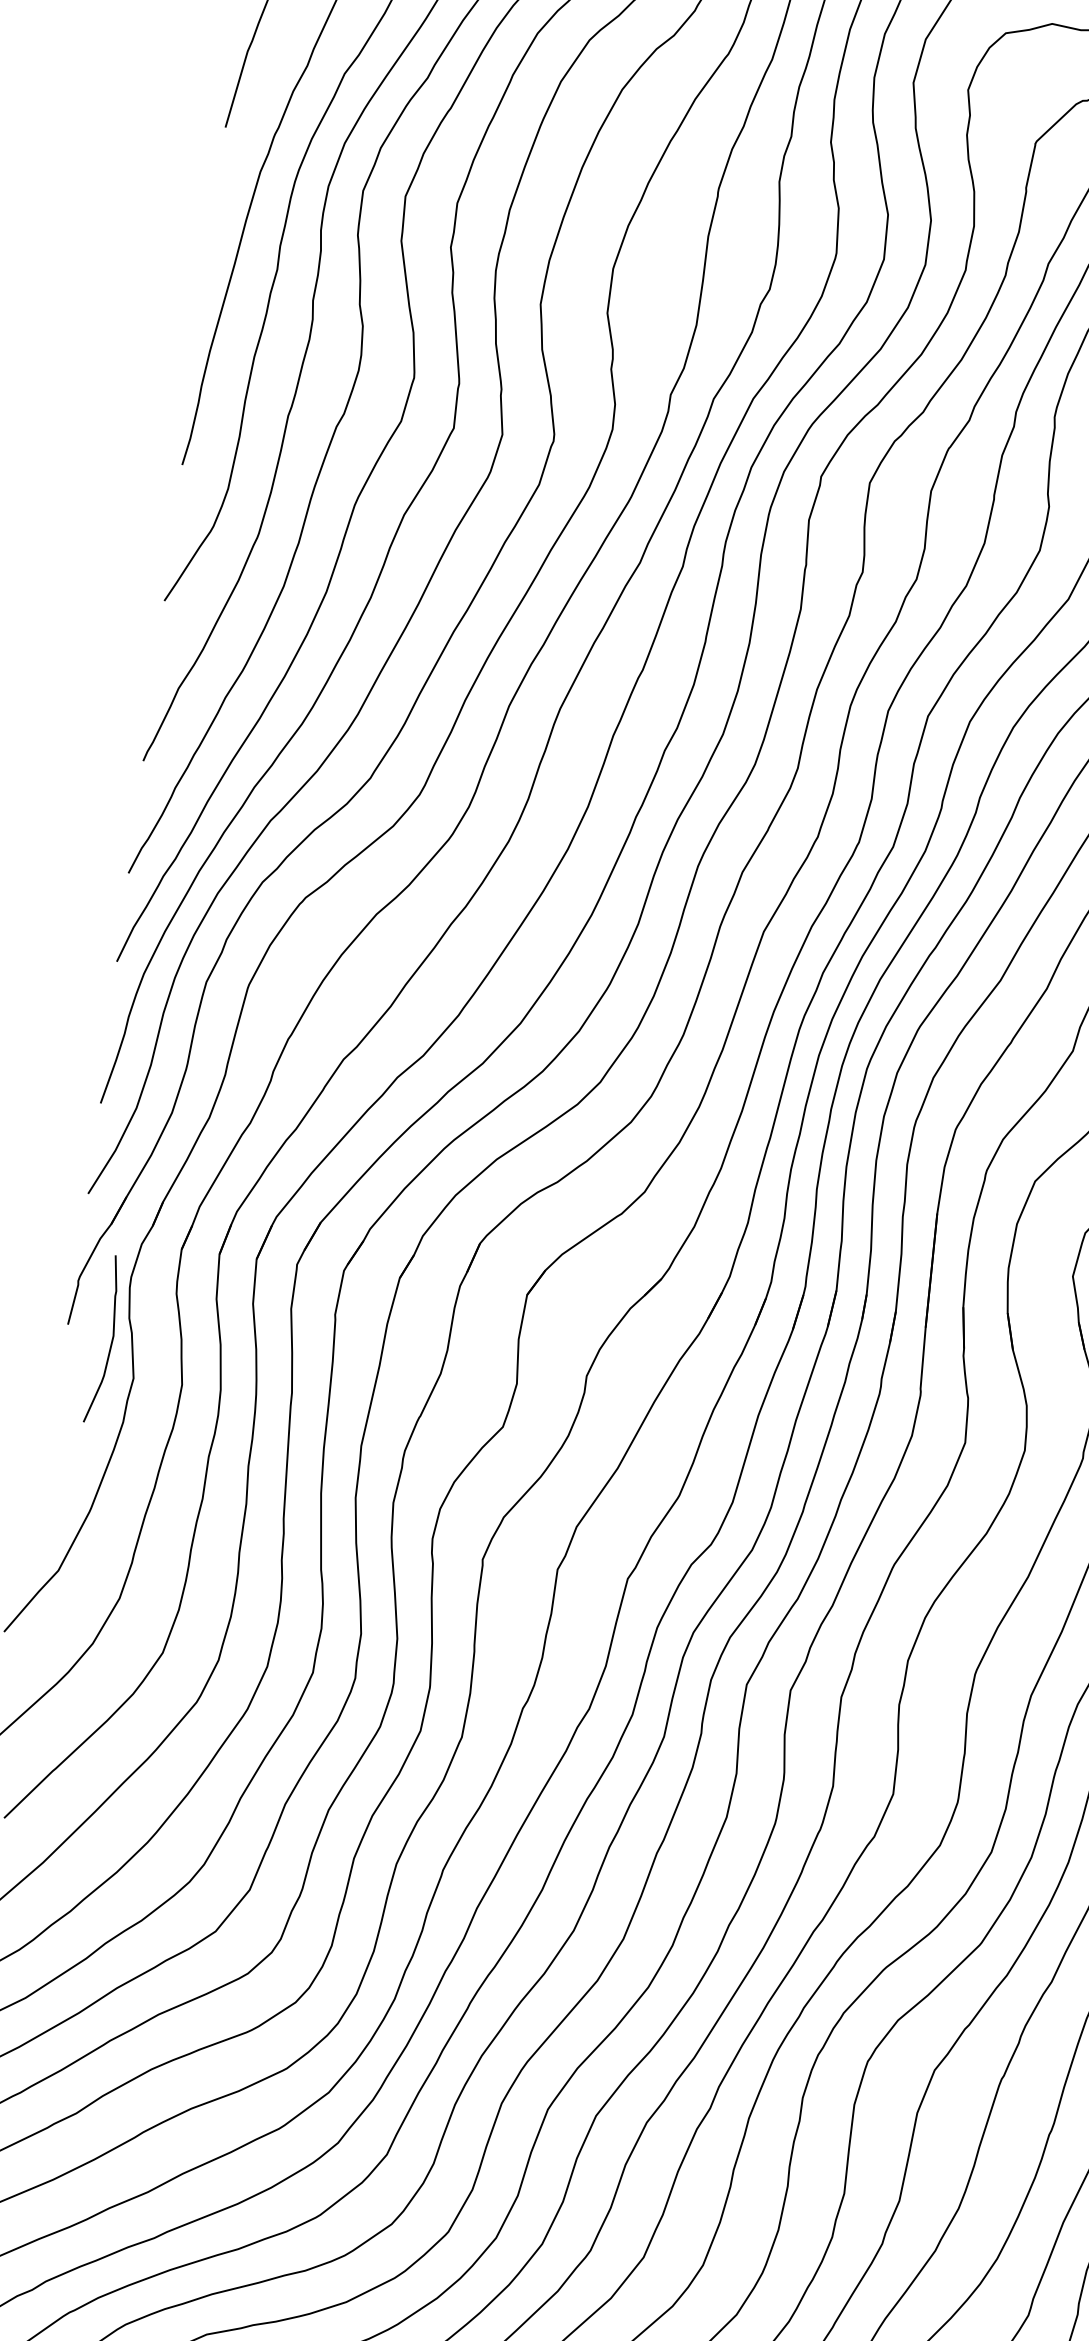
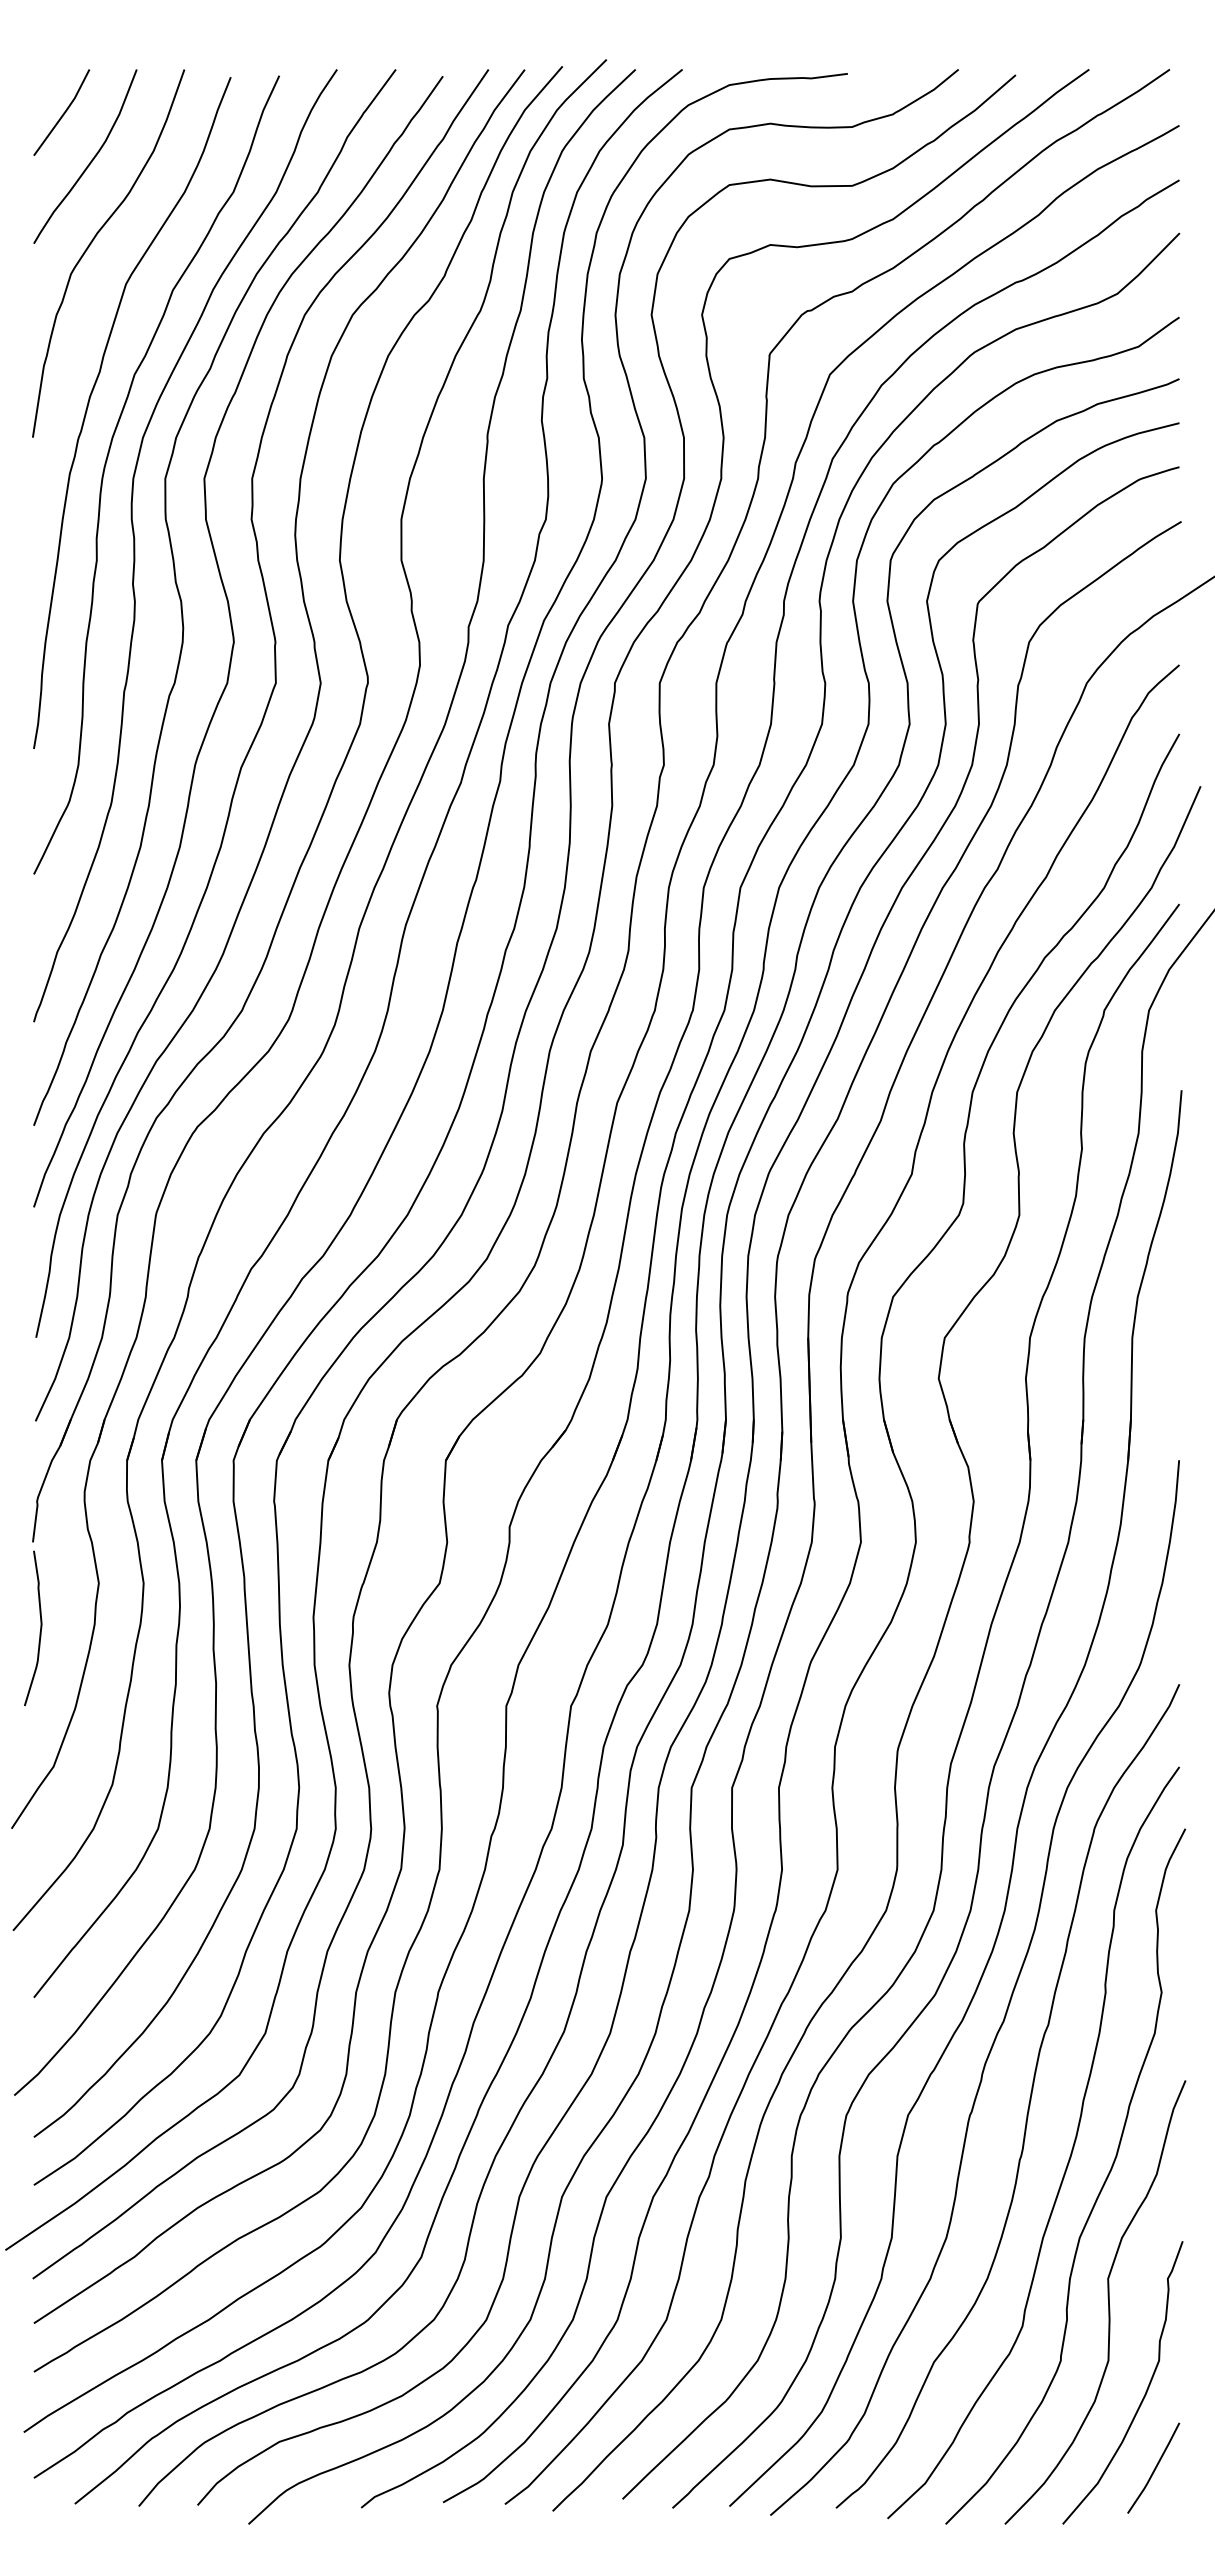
curve: (111, 1340) -> (40, 1628), moved

